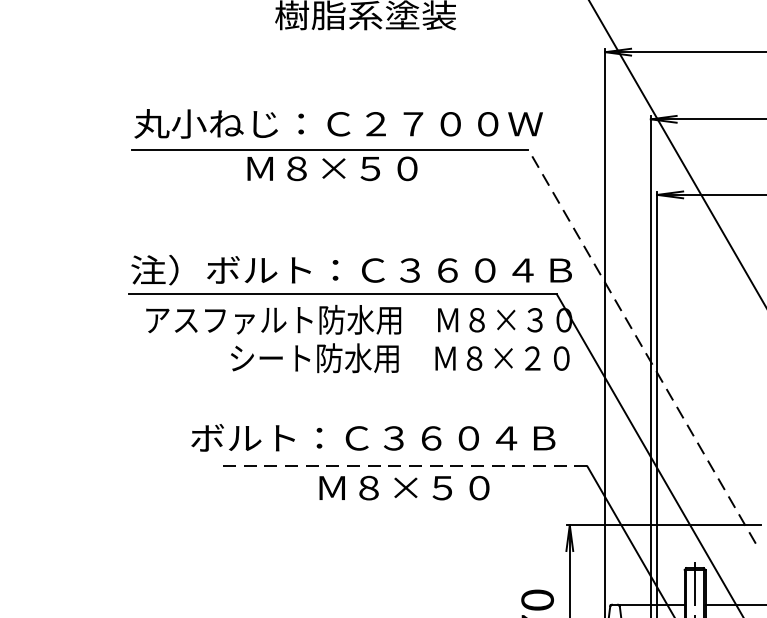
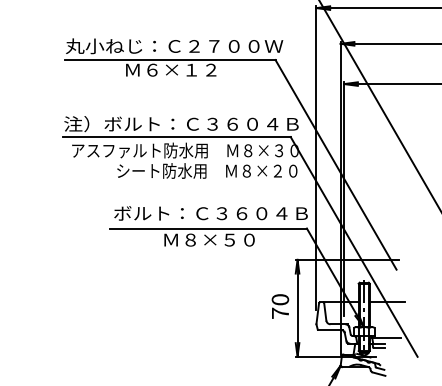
text: (351, 167) -> (181, 69), Ｍ８×５０ -> Ｍ６×１２
line: (641, 346) -> (335, 164), dashed -> solid
text: (372, 438) -> (210, 213), moved
line: (400, 466) -> (207, 228), dashed -> solid

